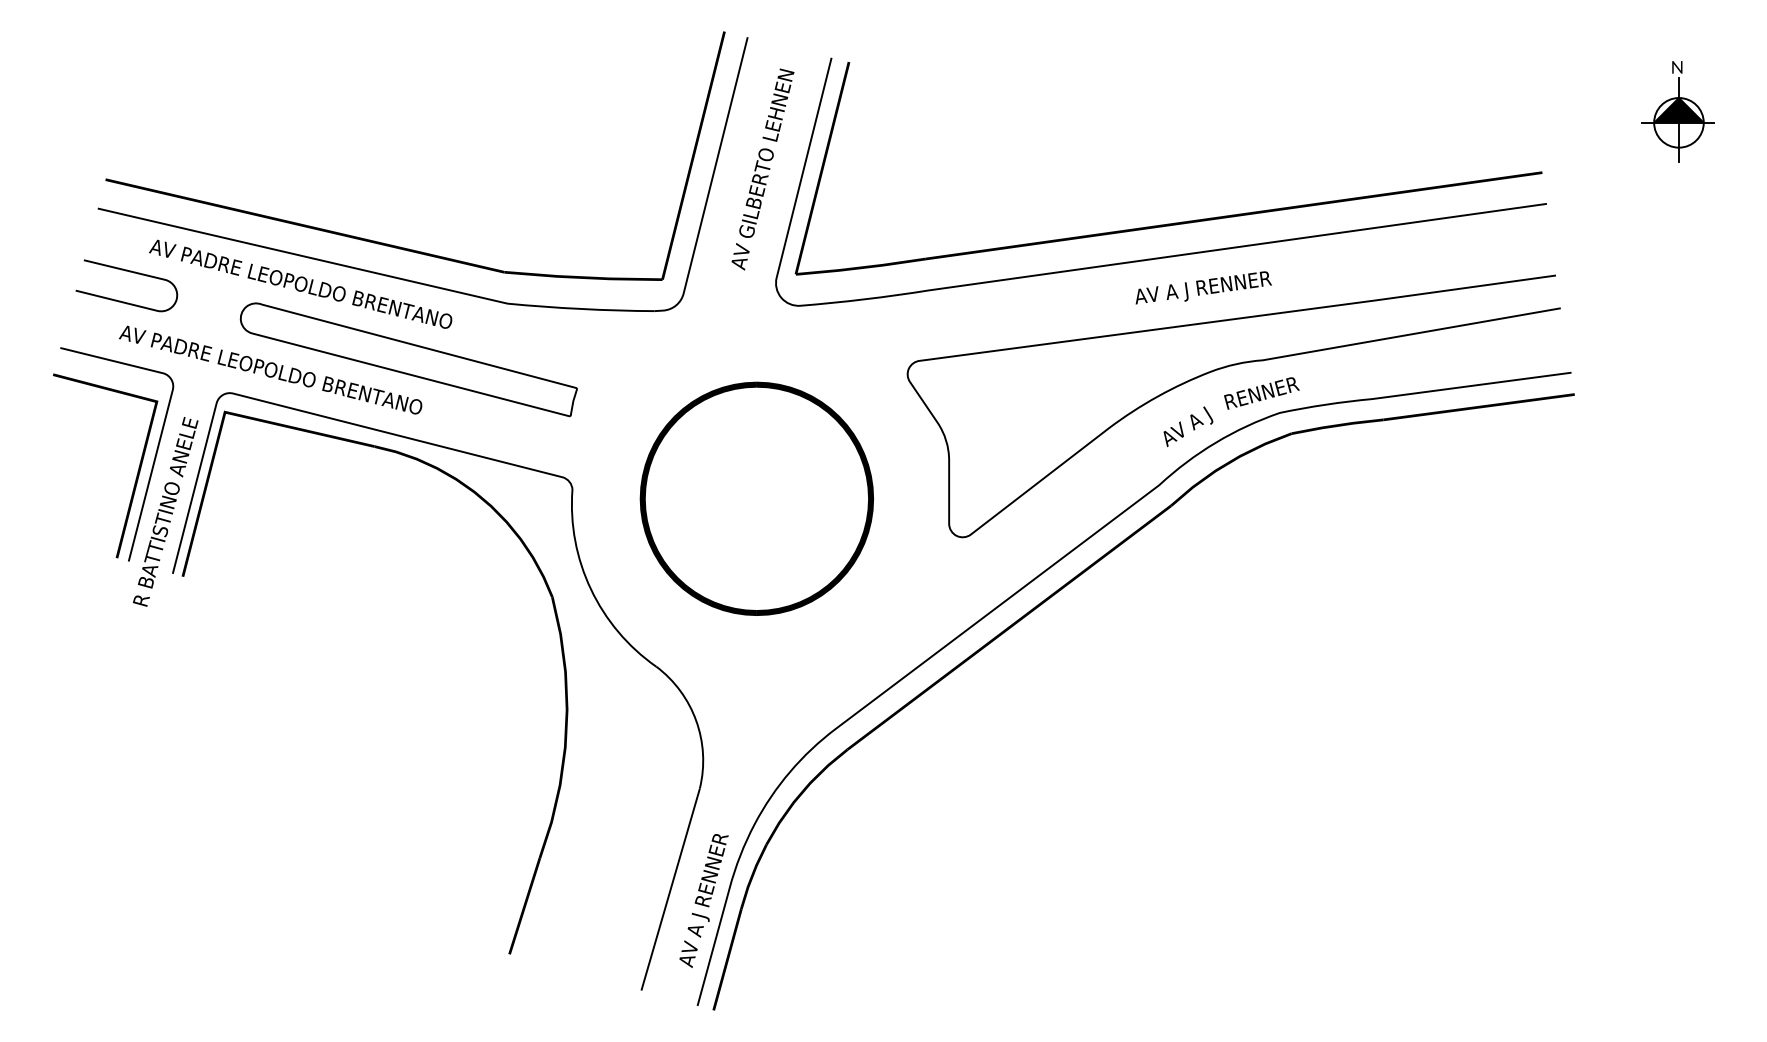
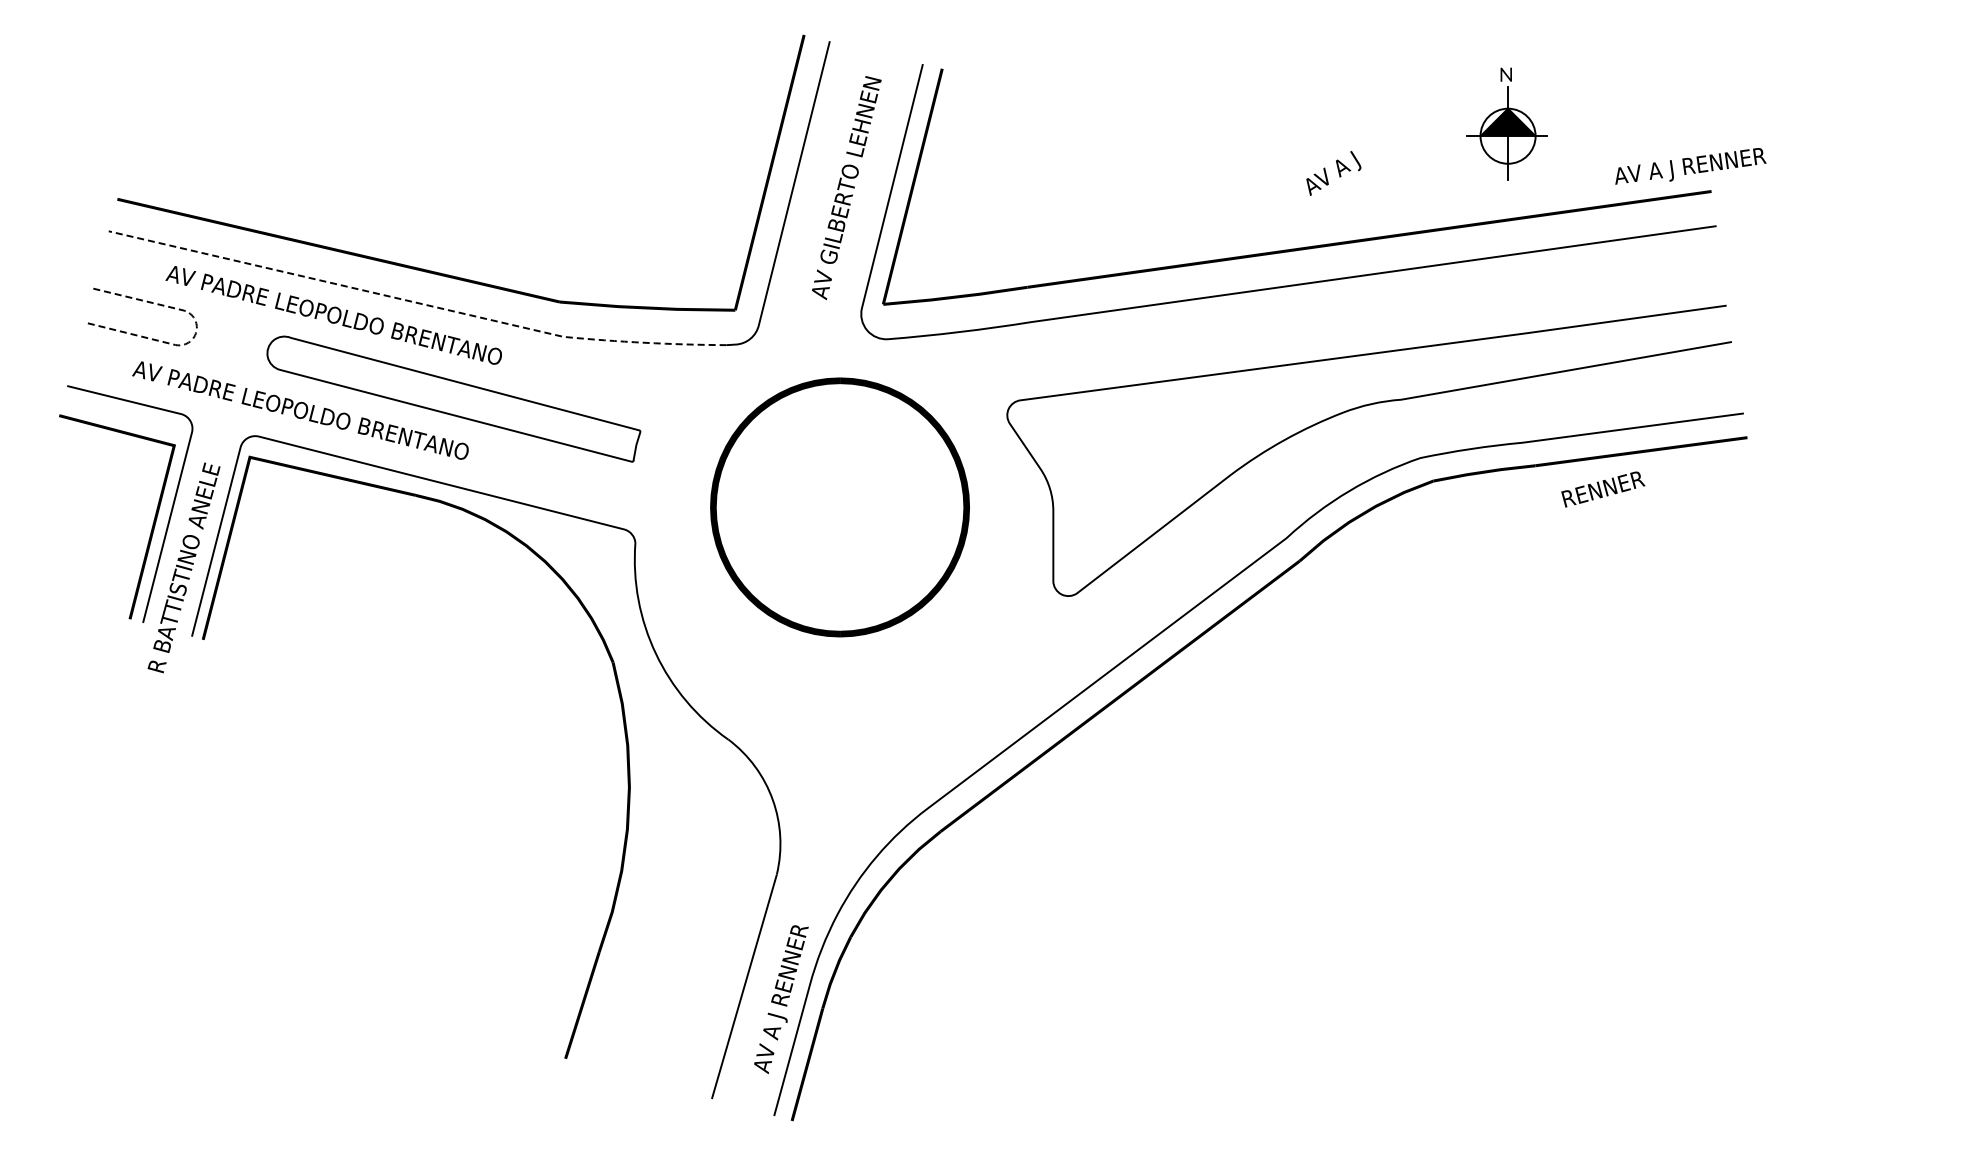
part: (1677, 111) -> (1506, 123), moved
line: (376, 272) -> (417, 302), solid -> dashed
text: (1203, 288) -> (1690, 166), moved
line: (176, 298) -> (196, 331), solid -> dashed
text: (1262, 393) -> (1603, 489), moved
text: (1188, 426) -> (1333, 173), moved
part: (756, 498) -> (839, 507), moved

